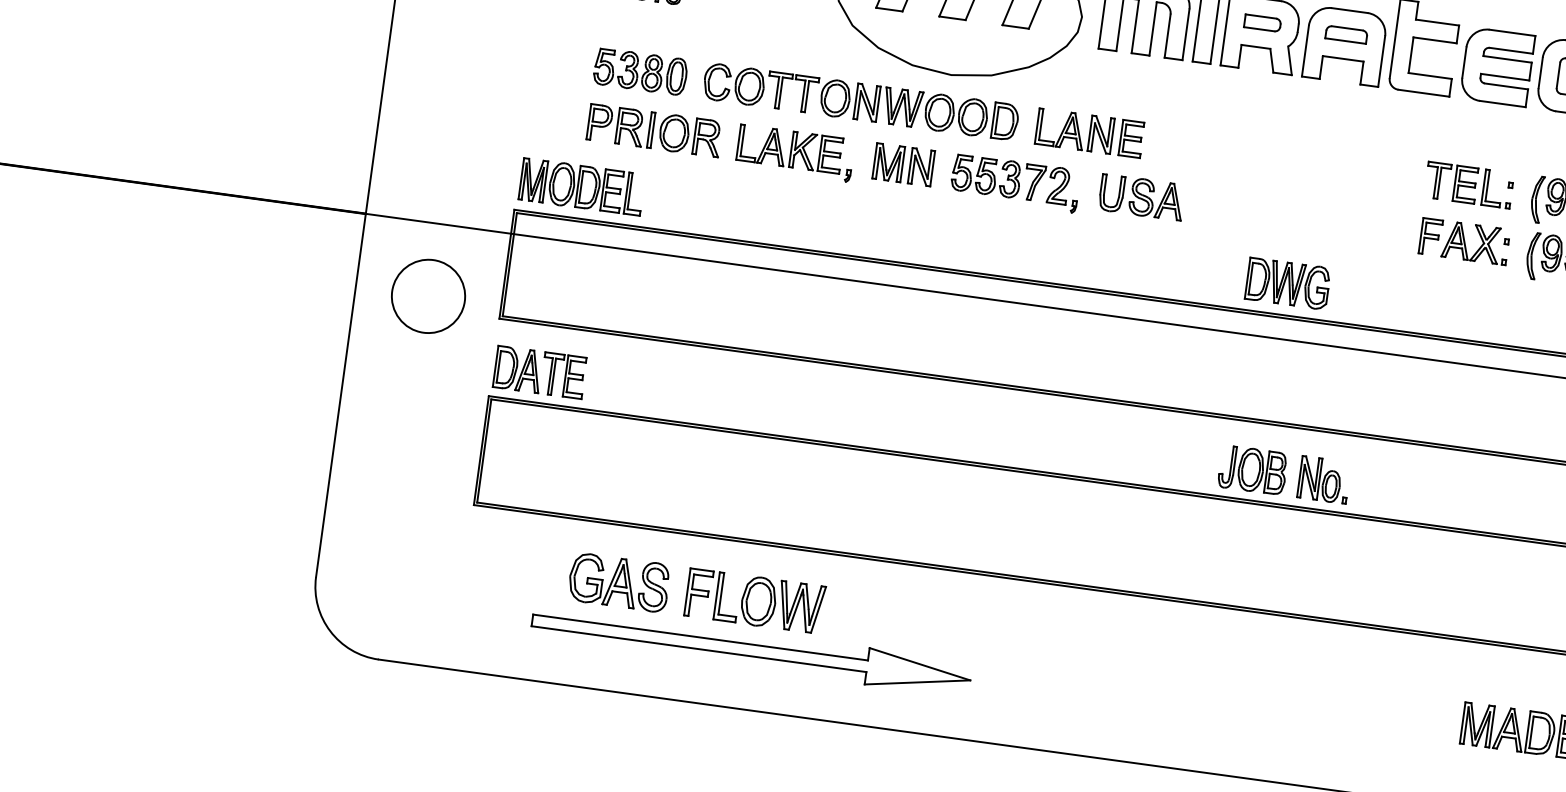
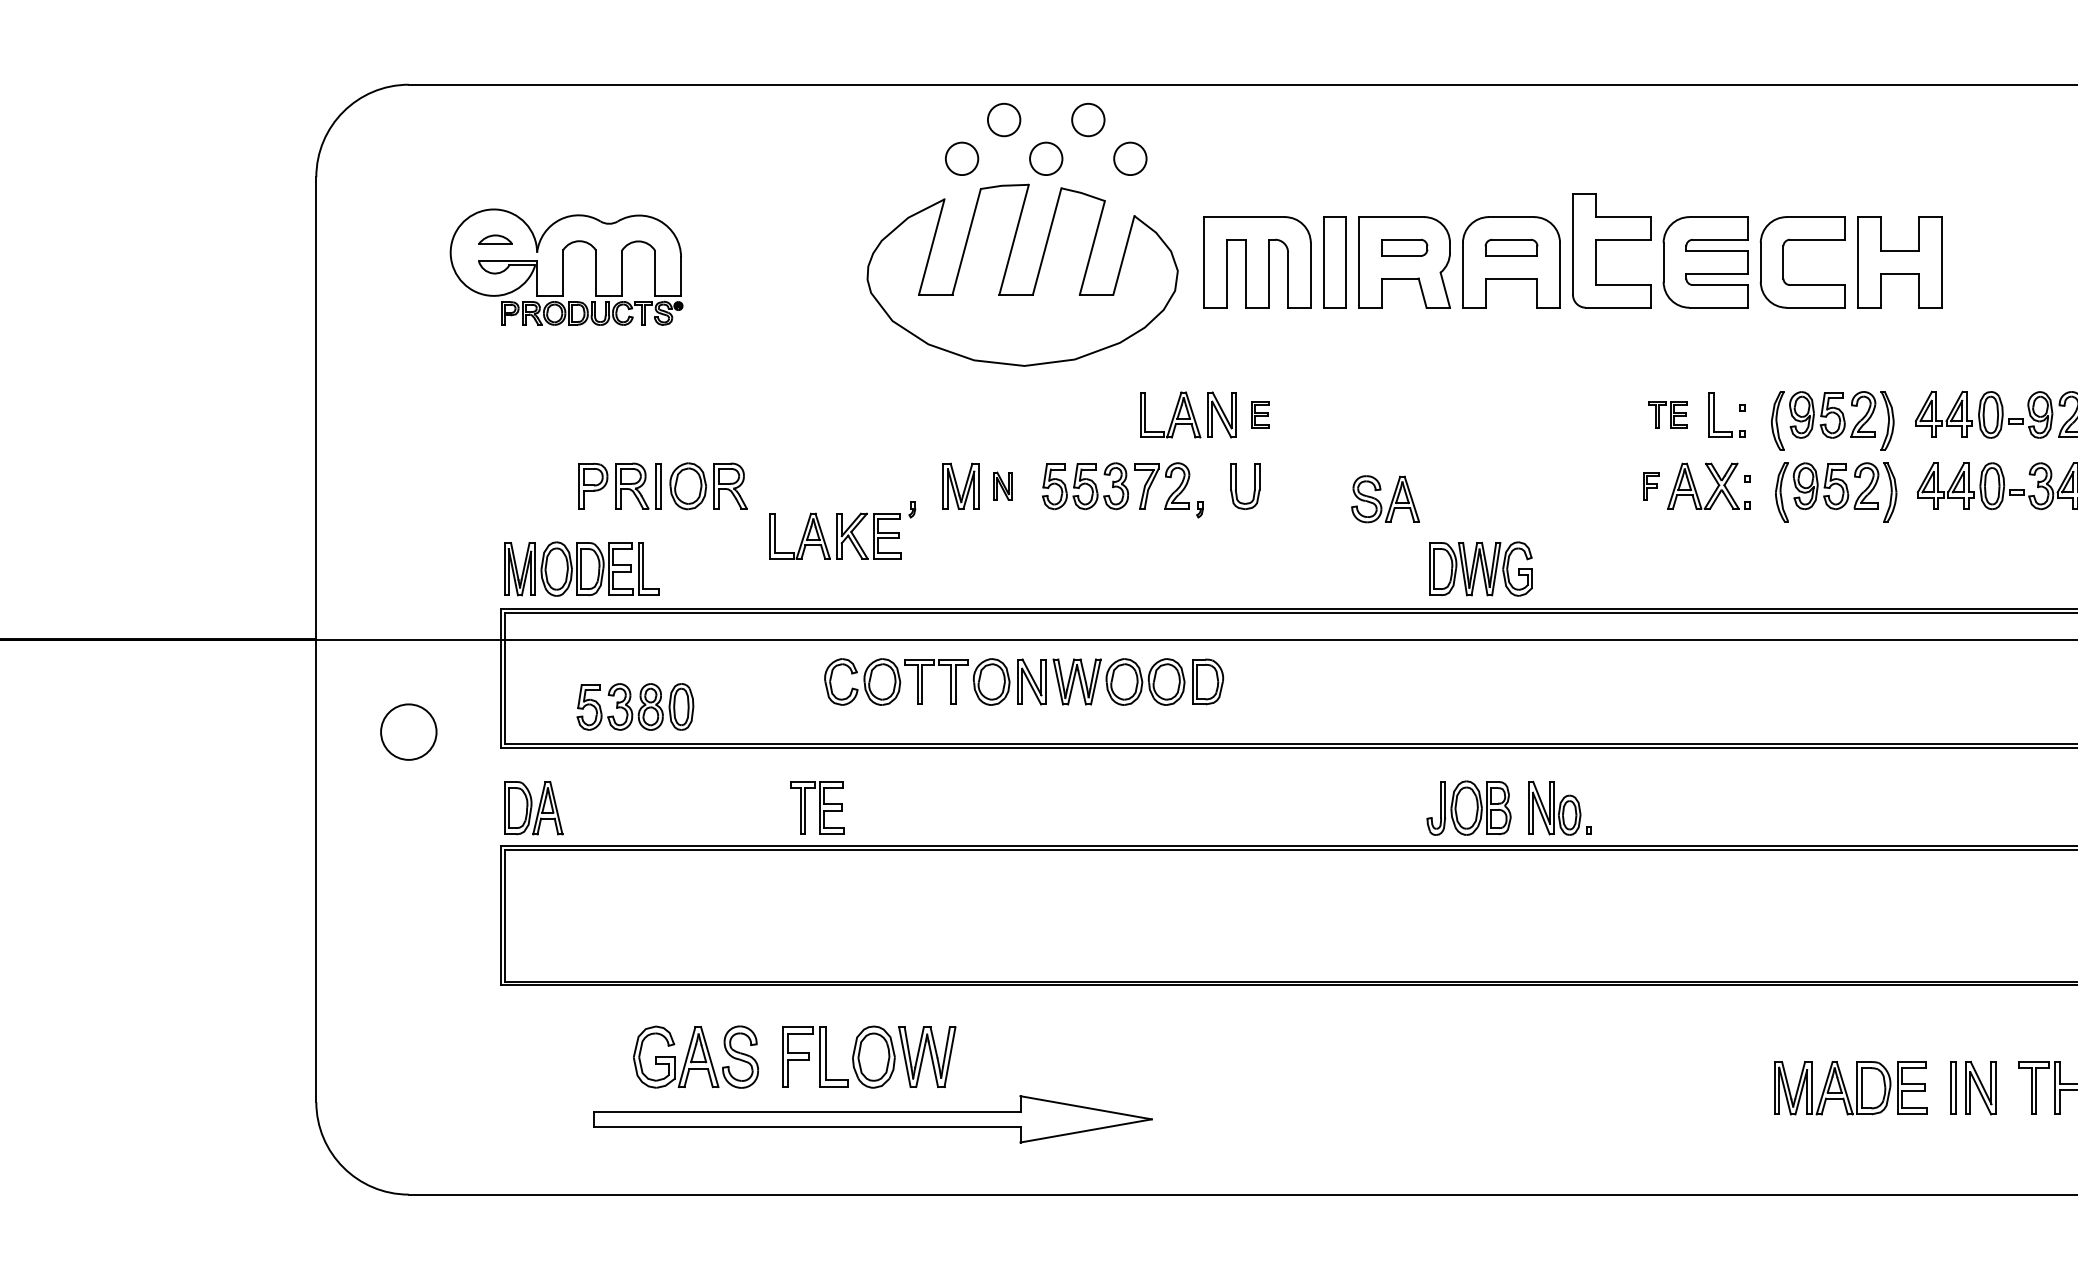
part: (640, 71) -> (635, 706), moved
part: (861, 101) -> (1024, 681), moved
part: (1131, 138) -> (1260, 414), size x0.6
part: (790, 148) -> (835, 535), moved
part: (921, 166) -> (1002, 485), size x0.6
part: (1451, 182) -> (1667, 414), size x0.6
part: (1156, 199) -> (1385, 499), moved
part: (1430, 237) -> (1651, 486), size x0.6
circle: (428, 295) -> (408, 731), size x0.6
part: (563, 375) -> (817, 807), moved

